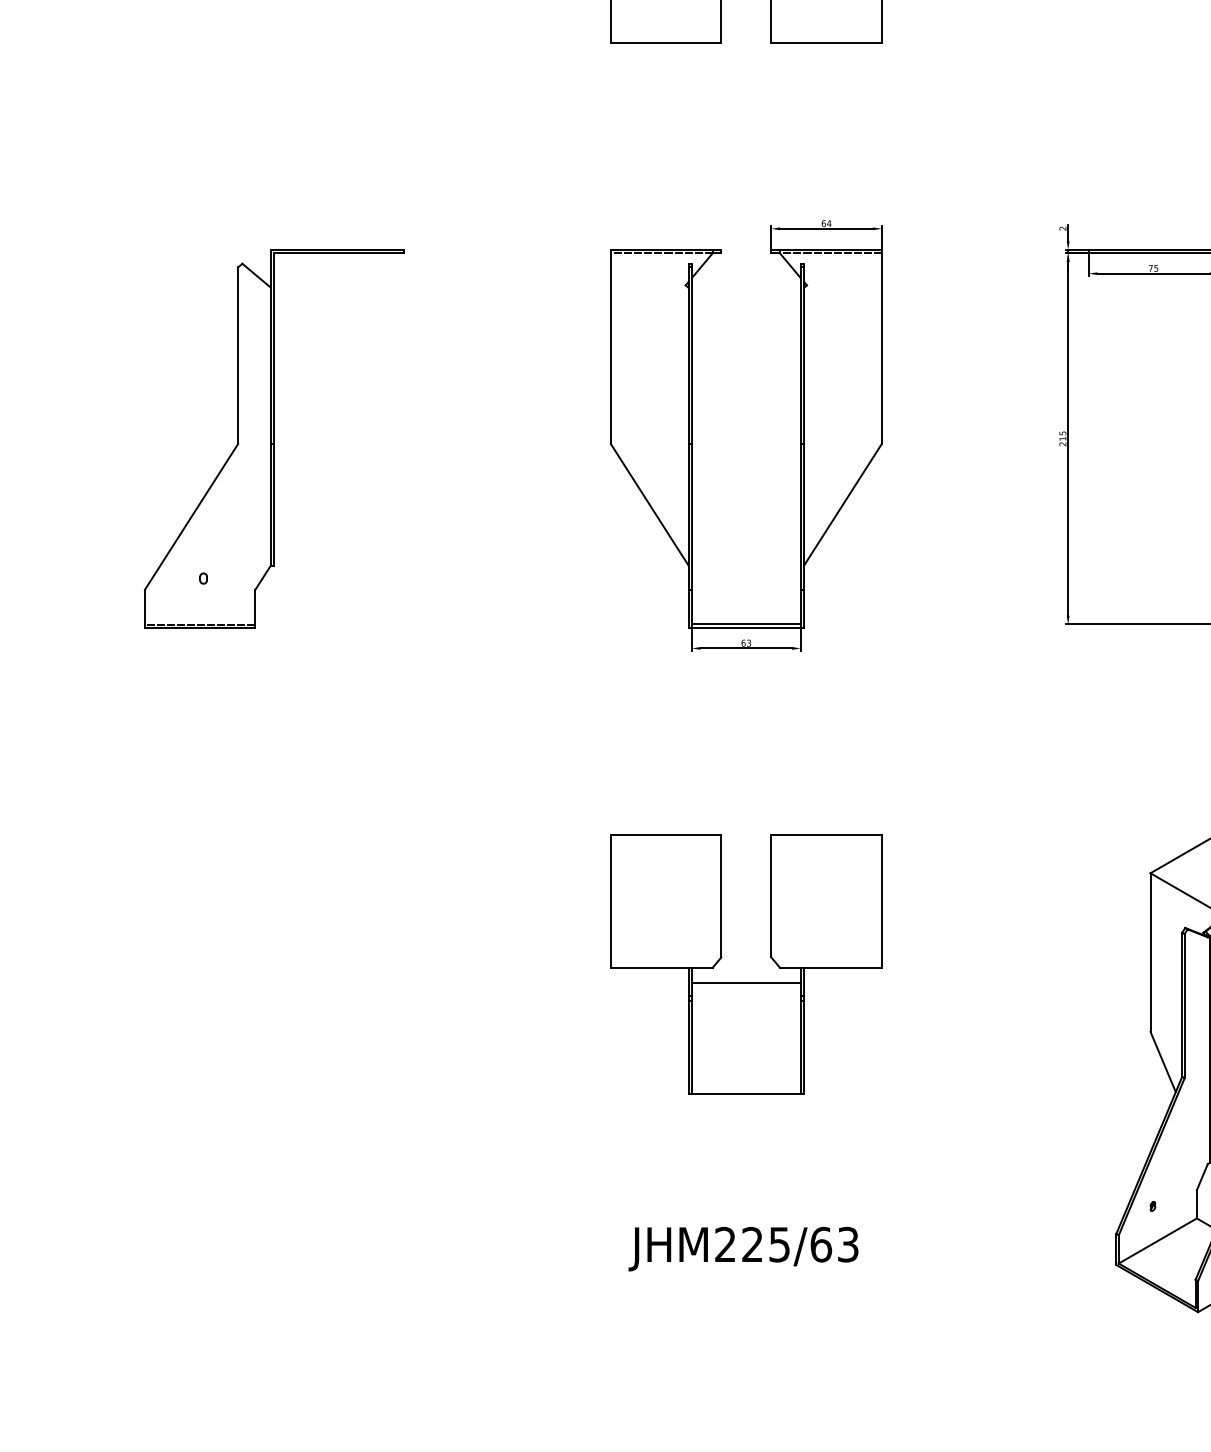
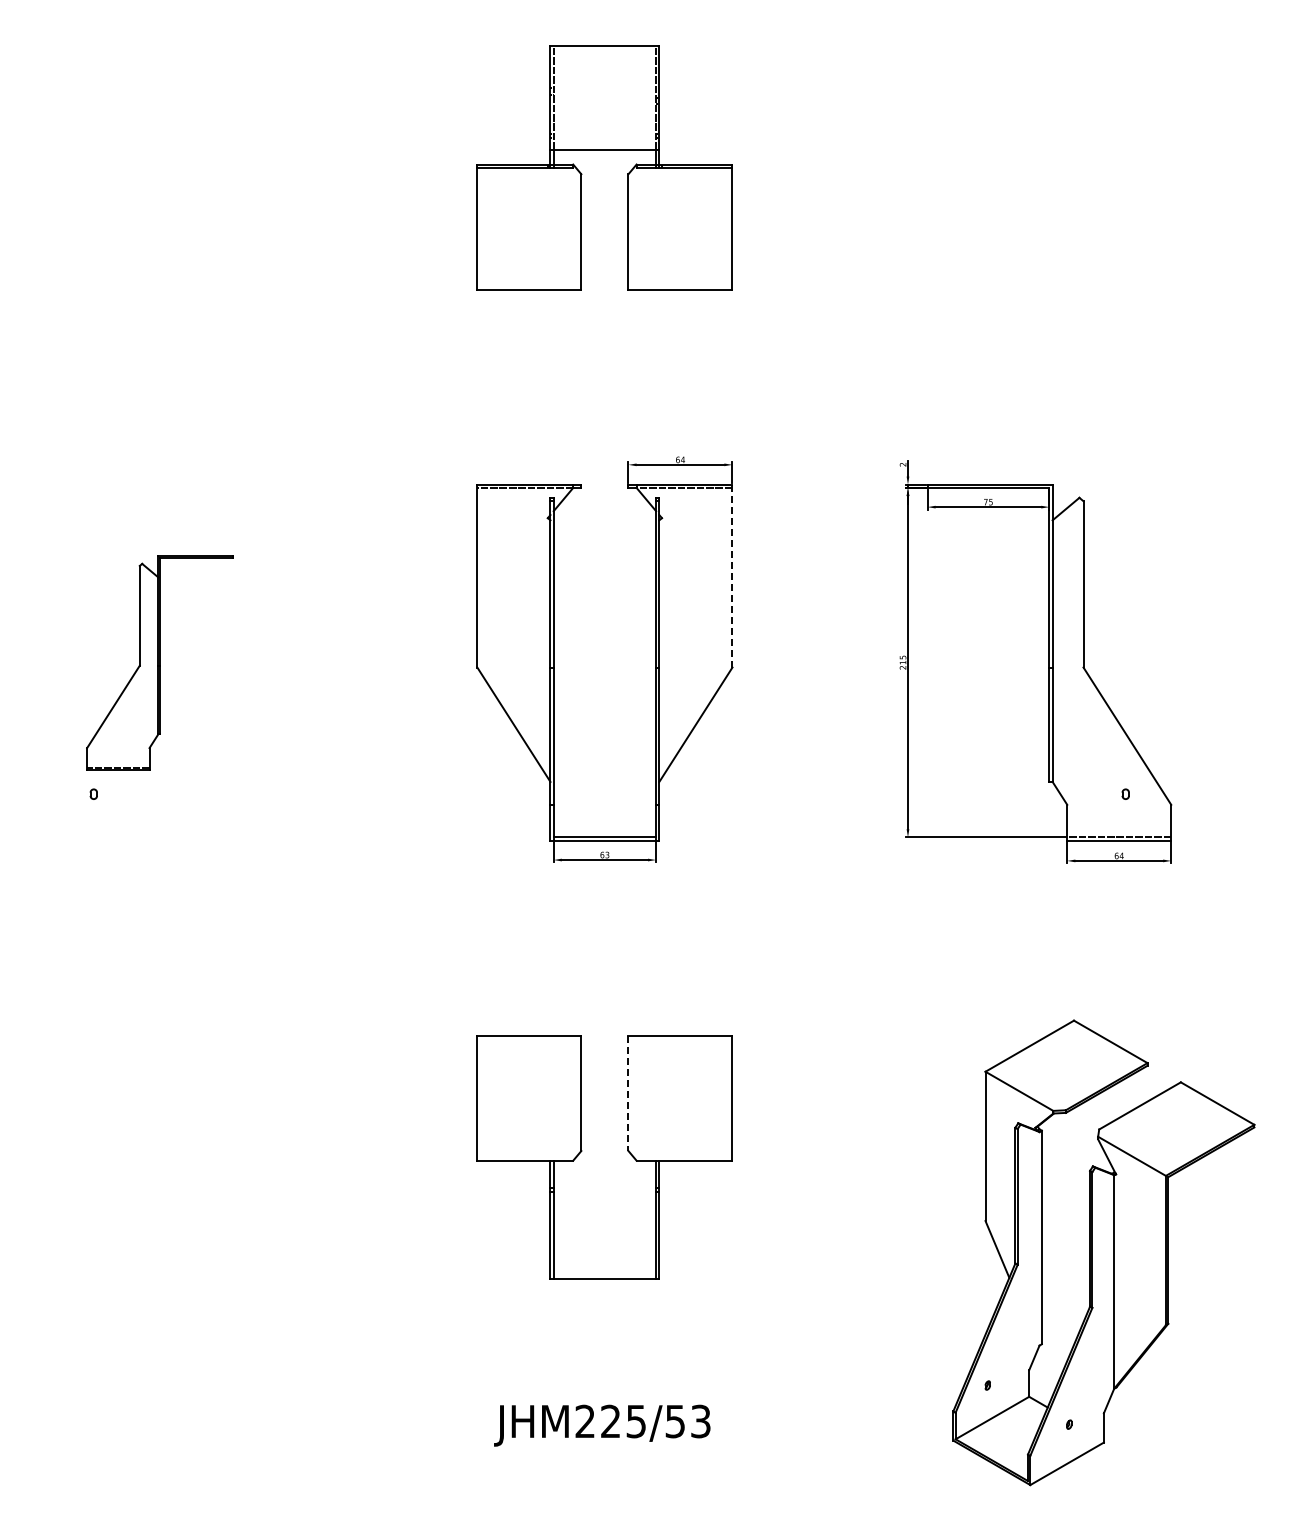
line: (881, 346) -> (732, 575), solid -> dashed
part: (273, 438) -> (159, 662), size x0.6
line: (771, 896) -> (628, 1093), solid -> dashed
line: (745, 983) -> (604, 1175), removed
text: (821, 1244) -> (675, 1421), JHM225/63 -> JHM225/53

